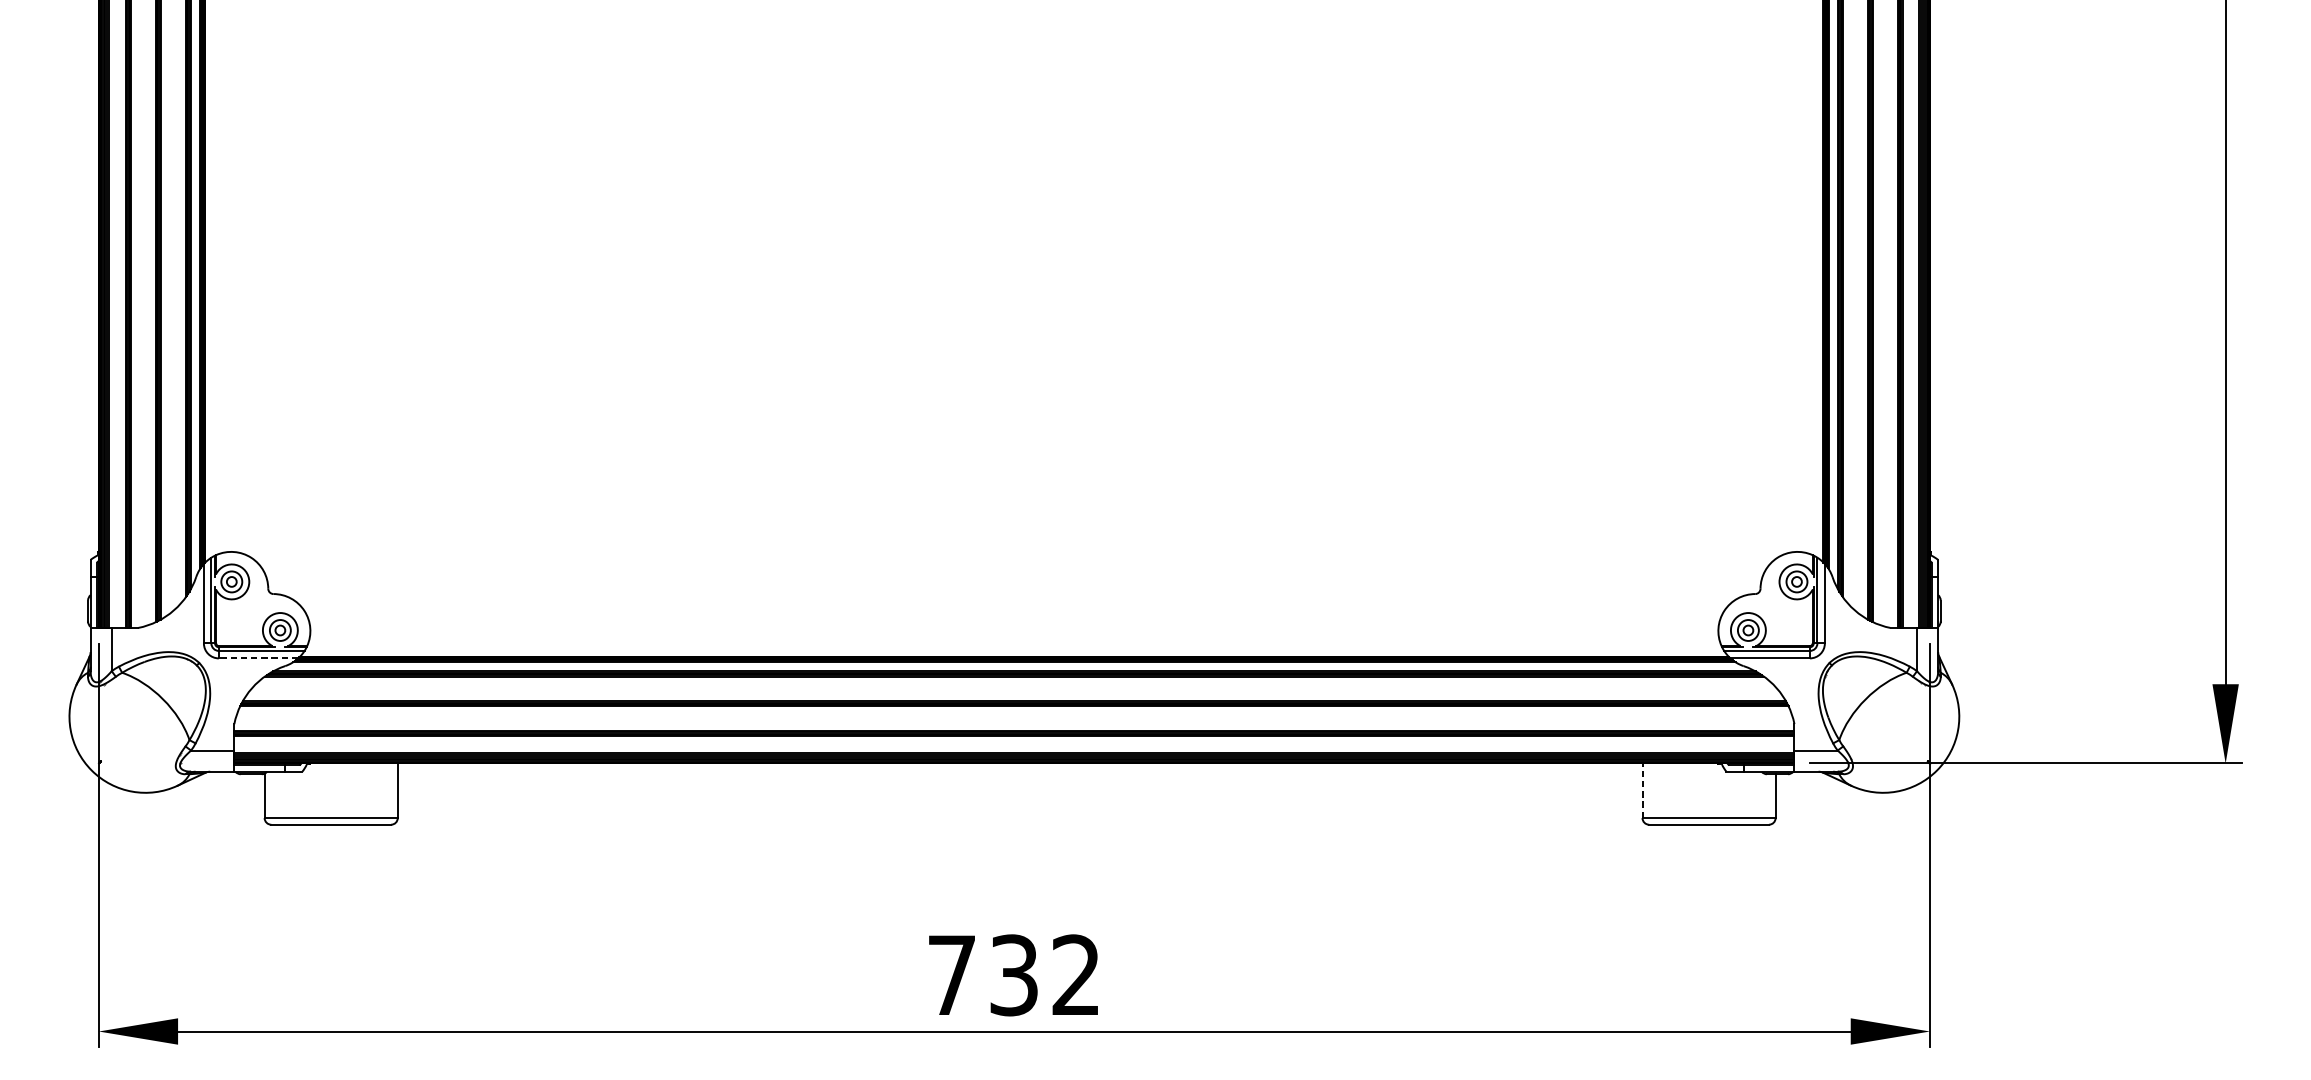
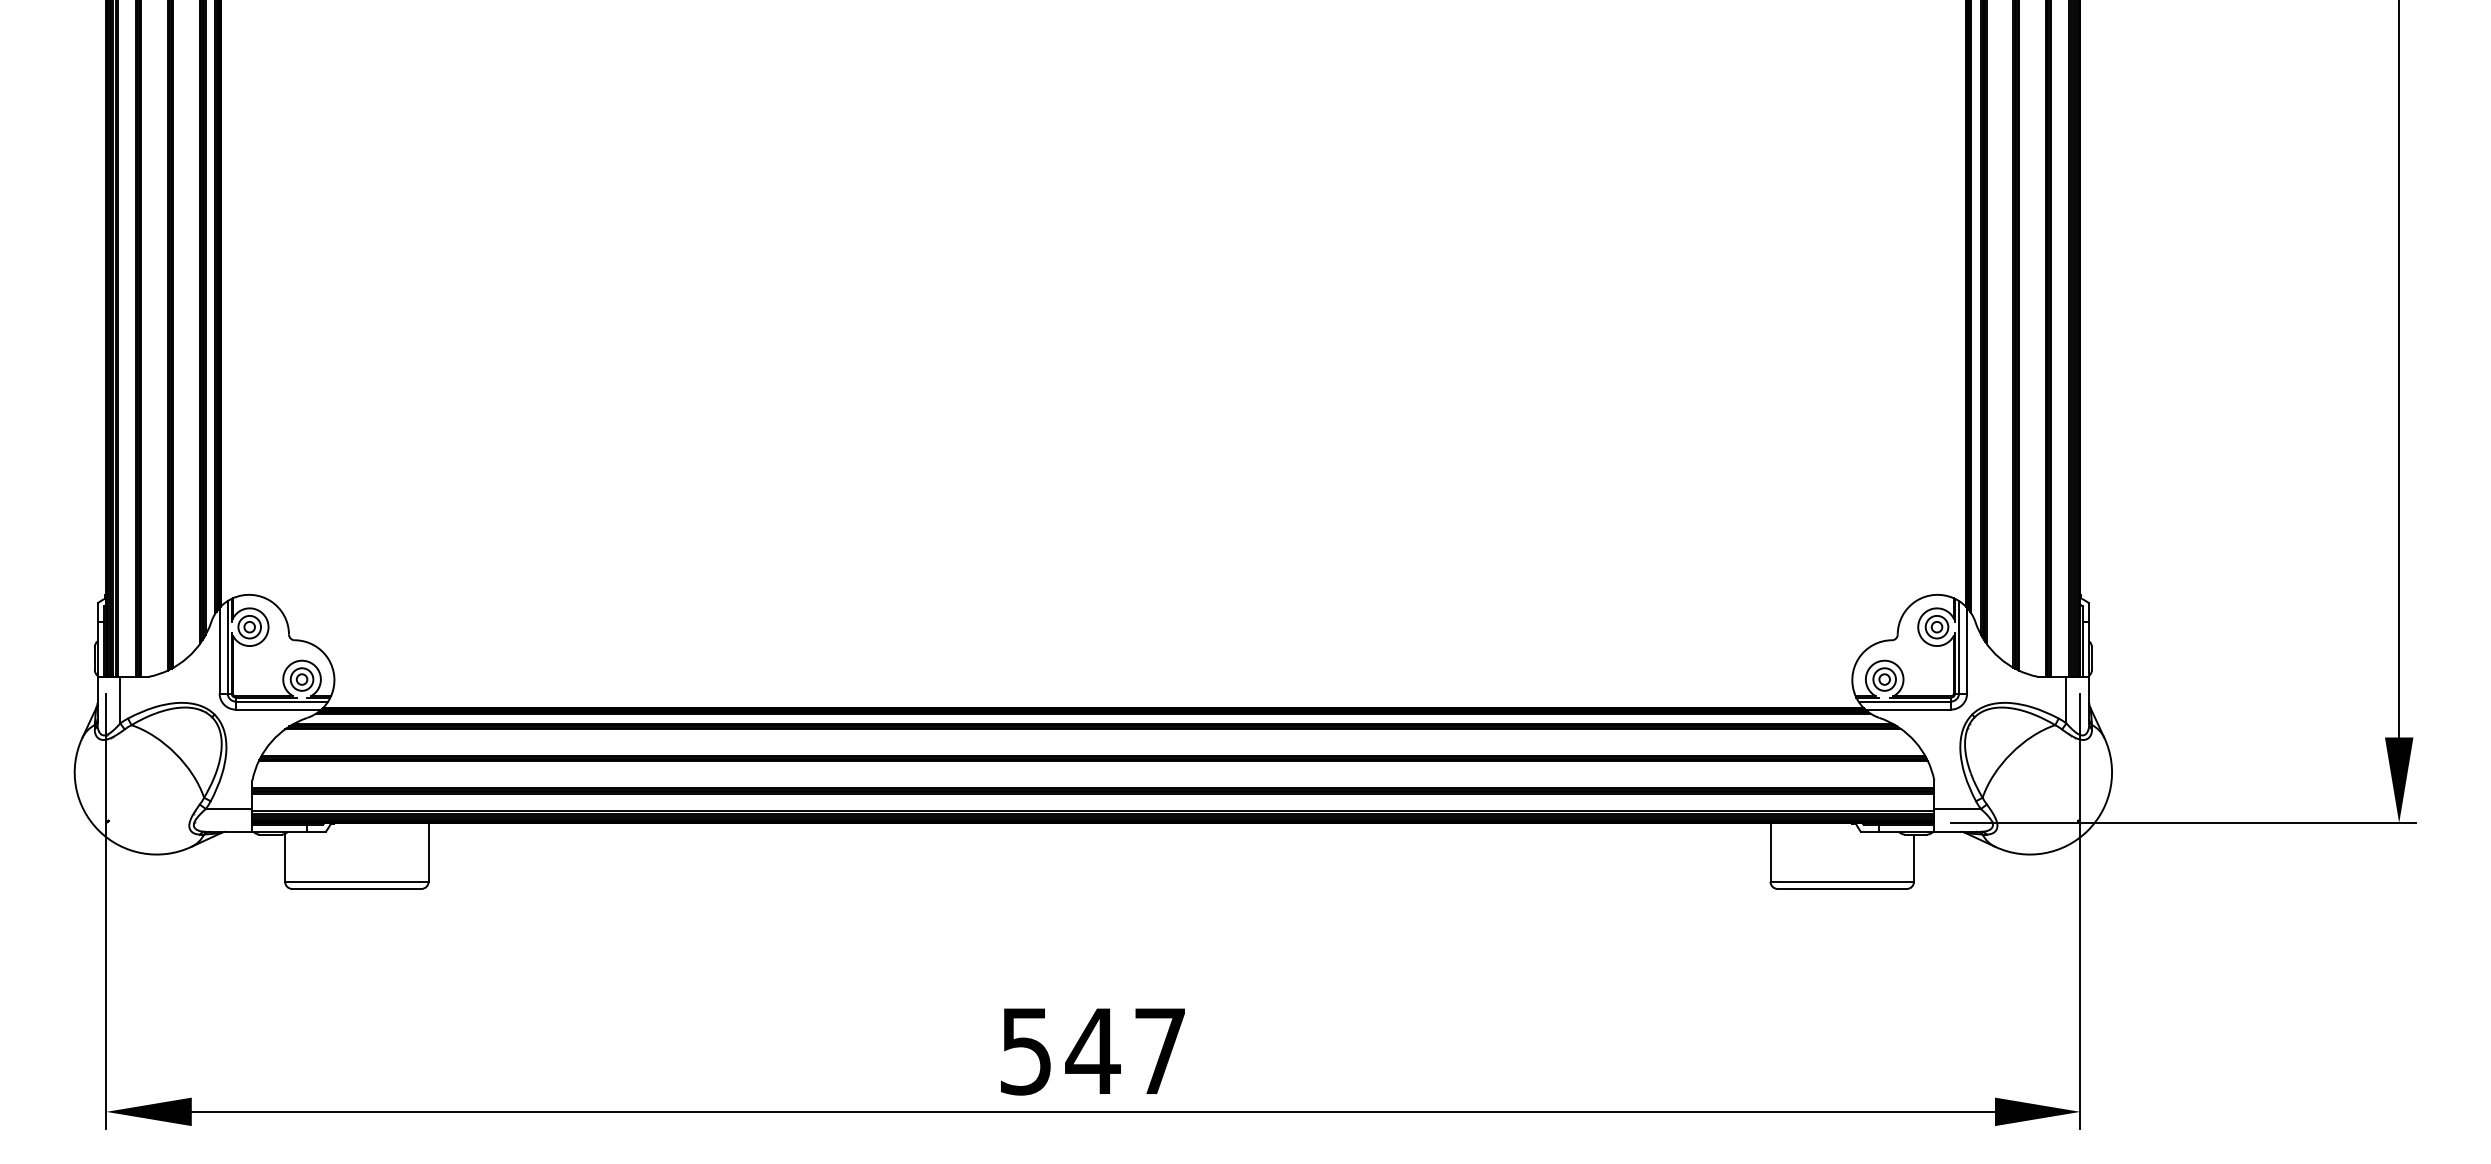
line: (258, 658) -> (278, 709), dashed -> solid
line: (1642, 789) -> (1770, 851), dashed -> solid
text: (1013, 975) -> (1092, 1051), 732 -> 547

